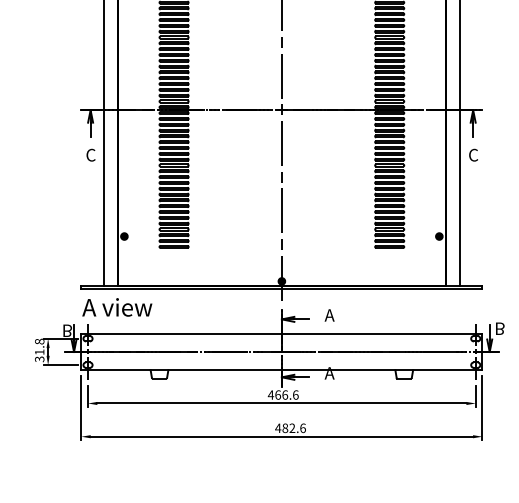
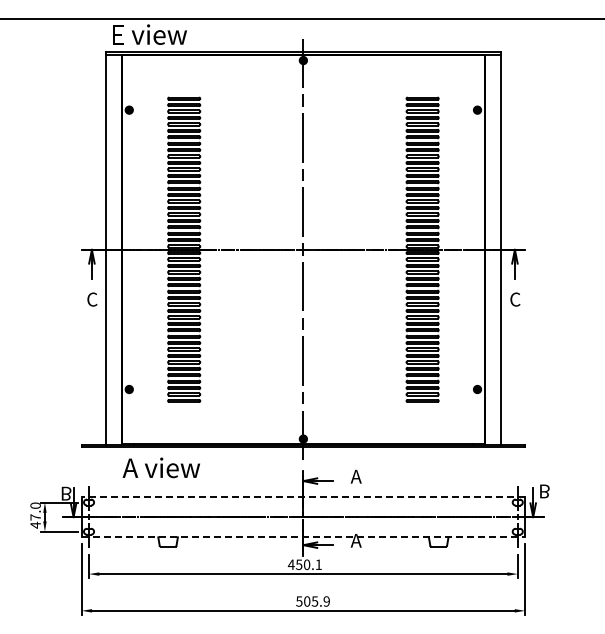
text: (116, 307) -> (160, 467), moved
line: (281, 333) -> (303, 496), solid -> dashed
text: (39, 350) -> (35, 515), 31.8 -> 47.0
line: (281, 370) -> (303, 537), solid -> dashed
text: (287, 394) -> (309, 564), 466.6 -> 450.1
text: (290, 428) -> (312, 601), 482.6 -> 505.9

